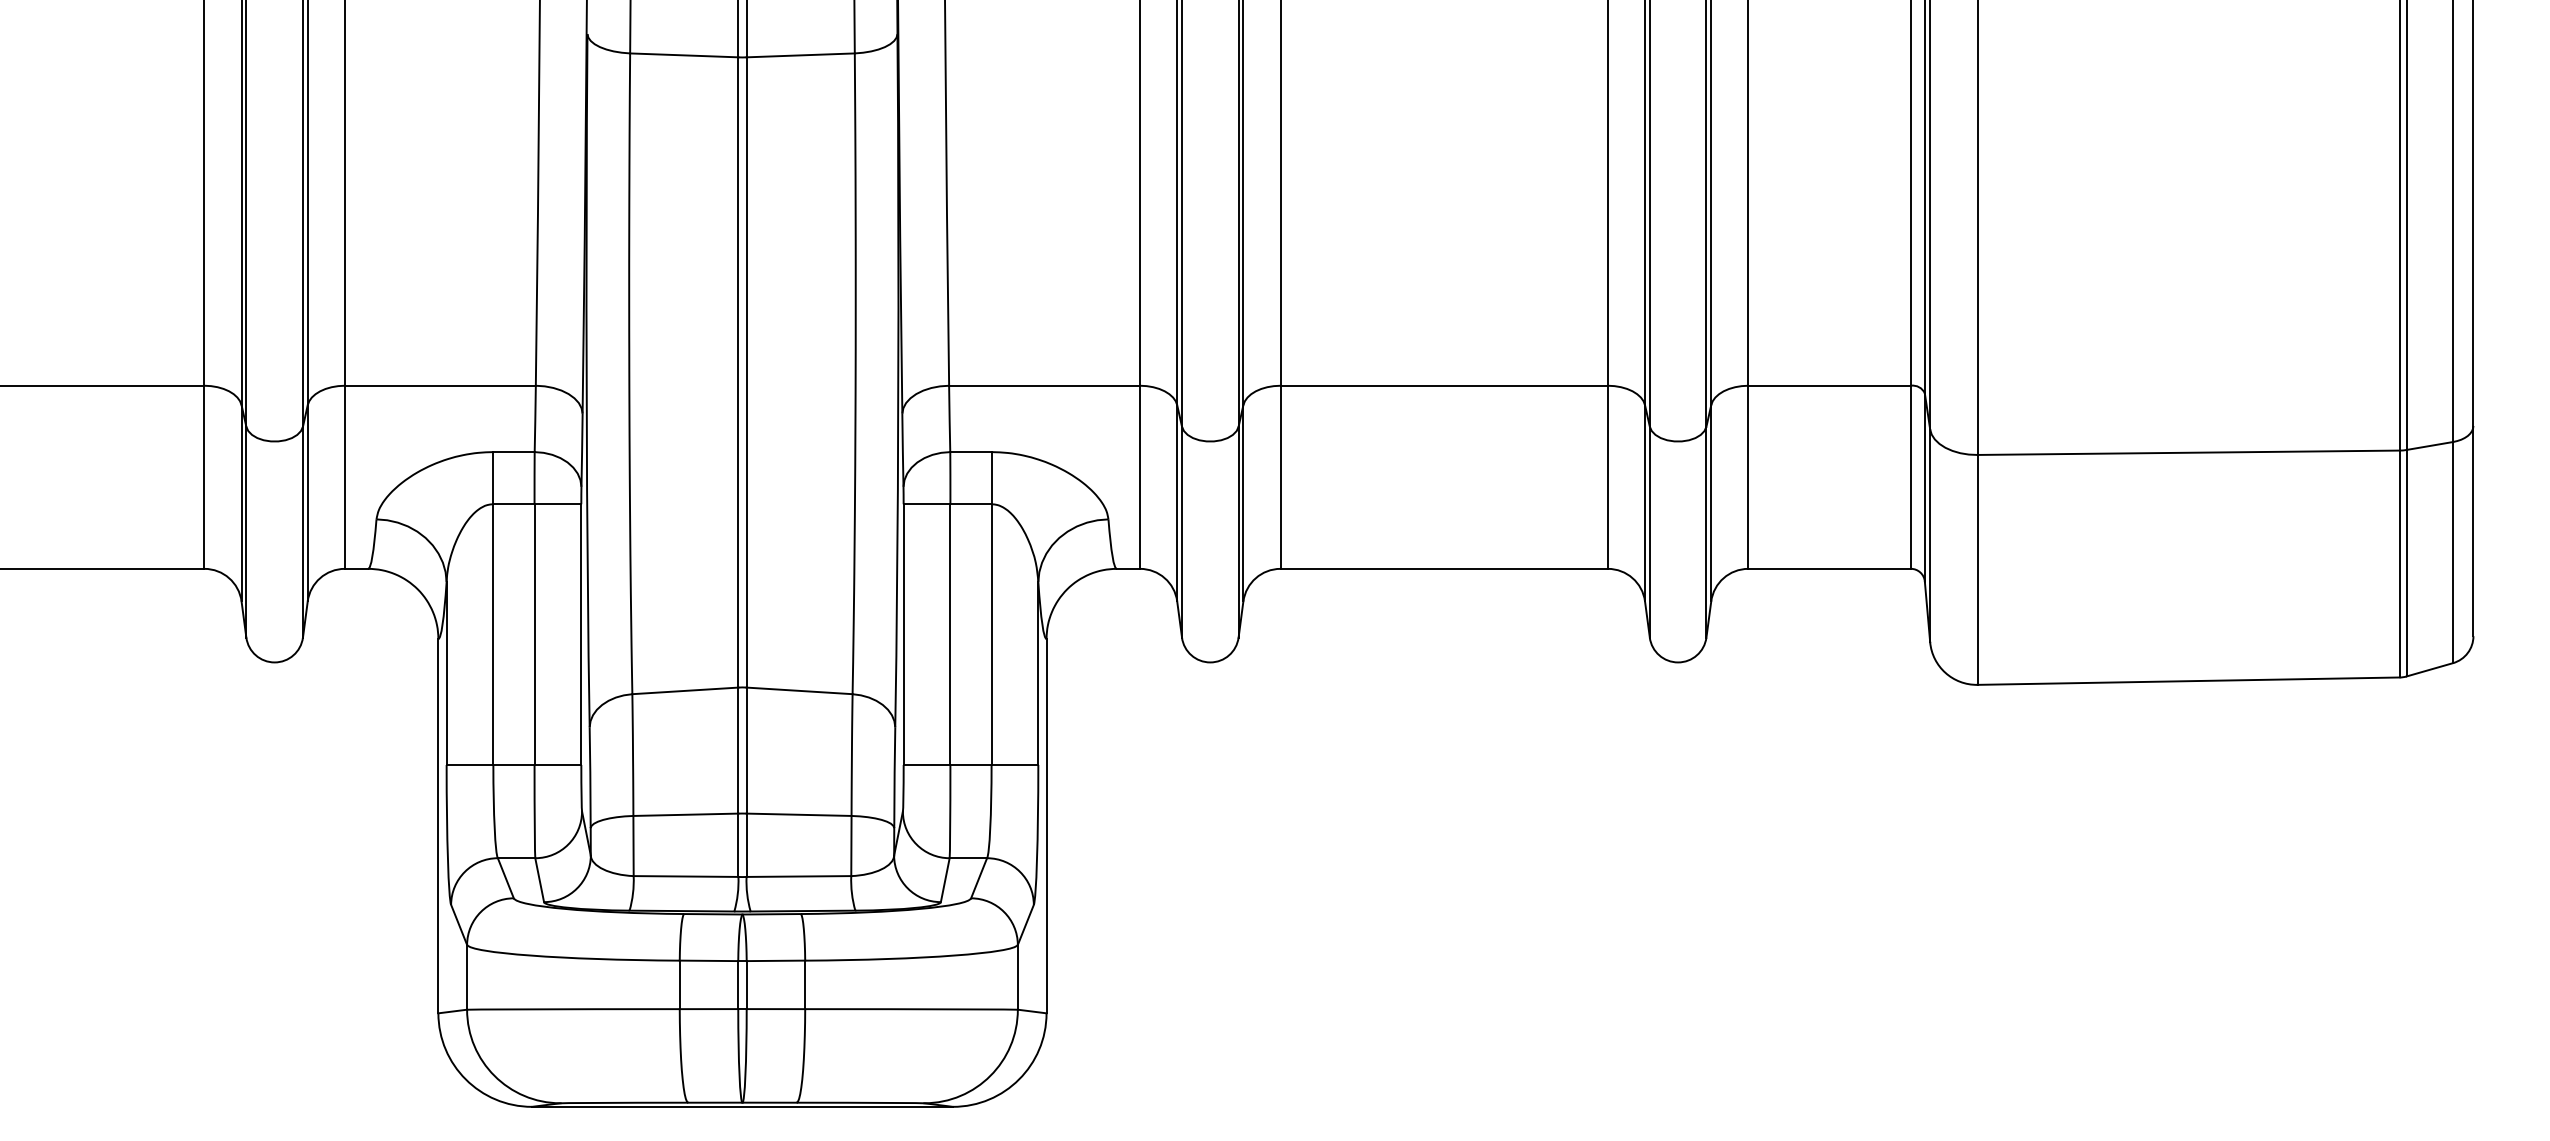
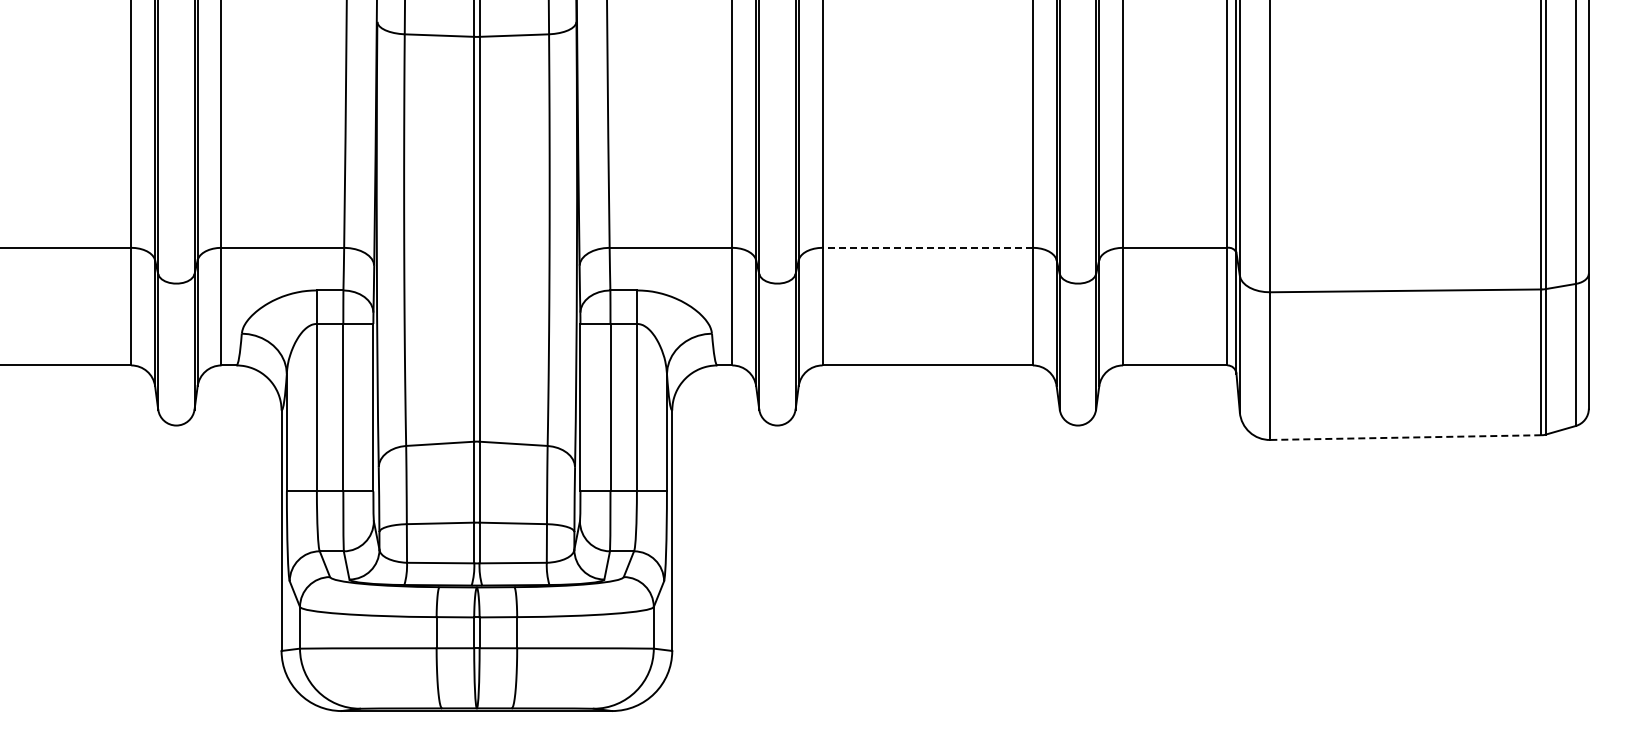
line: (1443, 385) -> (927, 247), solid -> dashed
line: (2188, 681) -> (1405, 437), solid -> dashed

